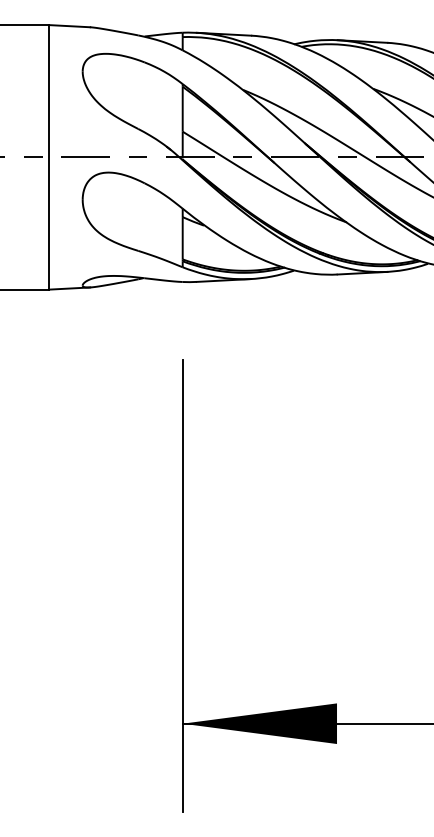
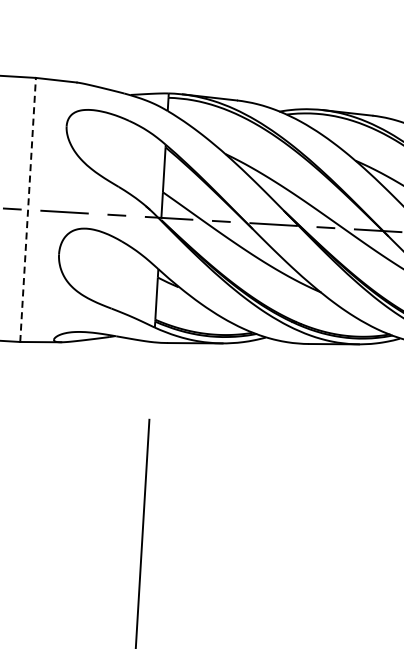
line: (49, 156) -> (28, 209), solid -> dashed

